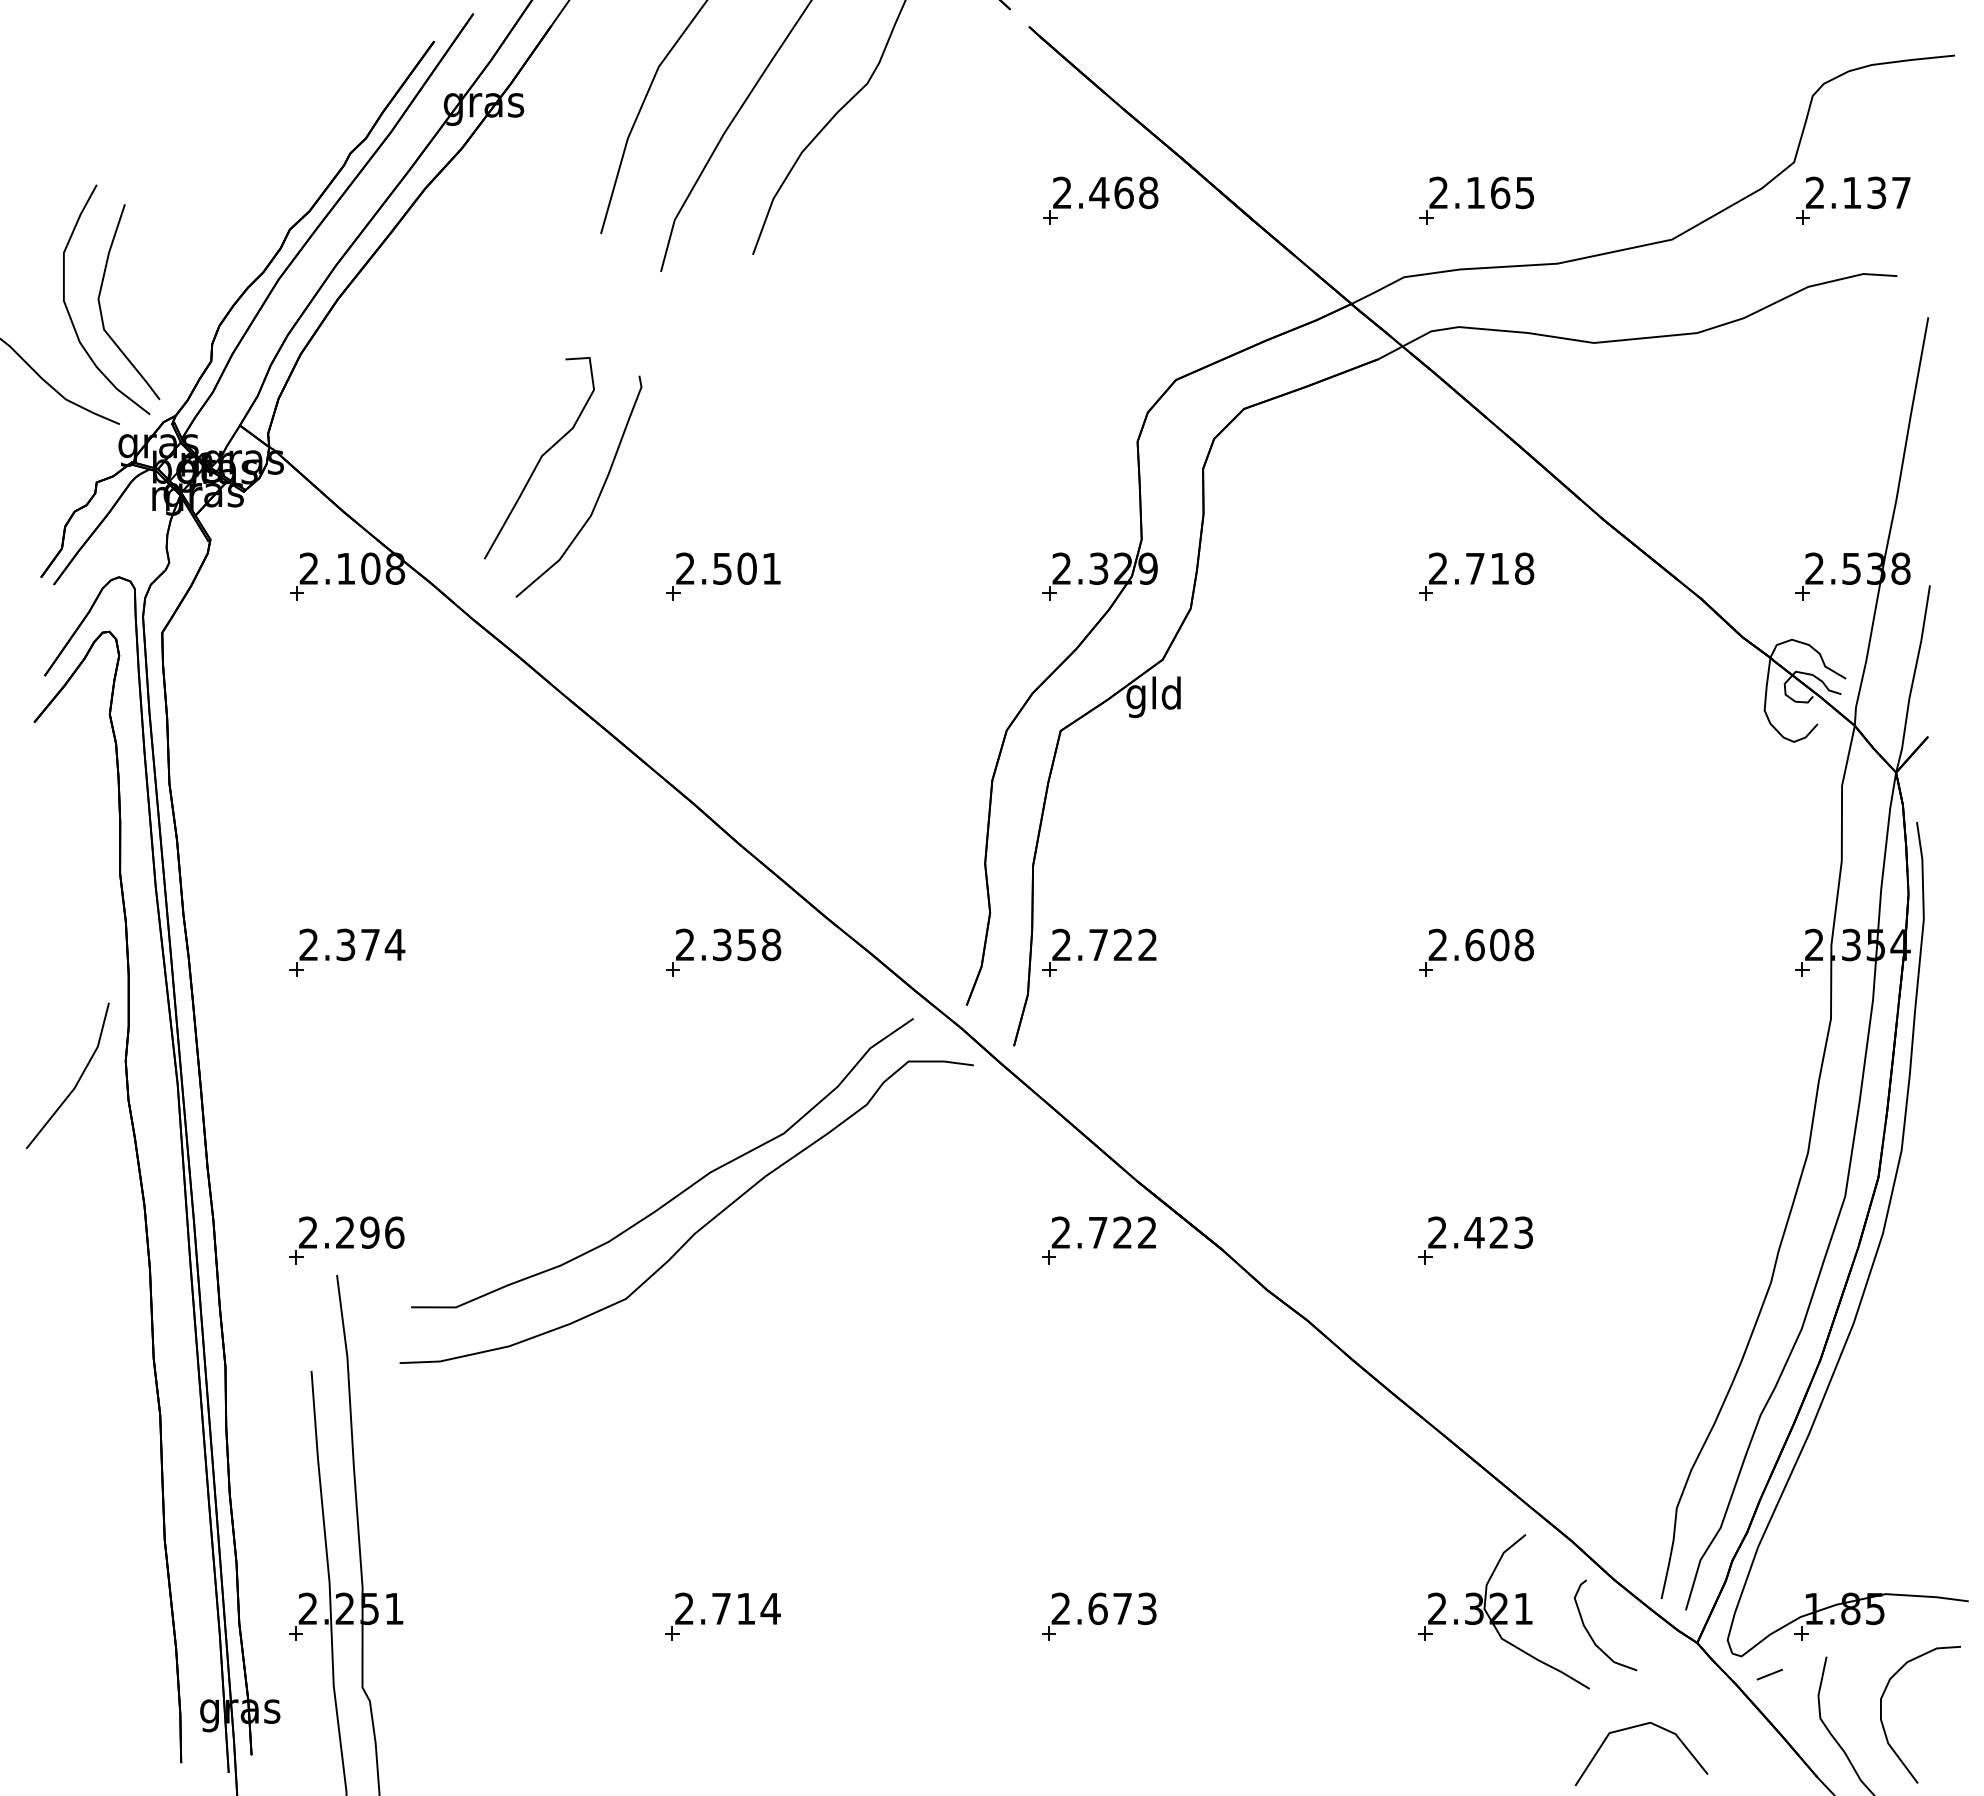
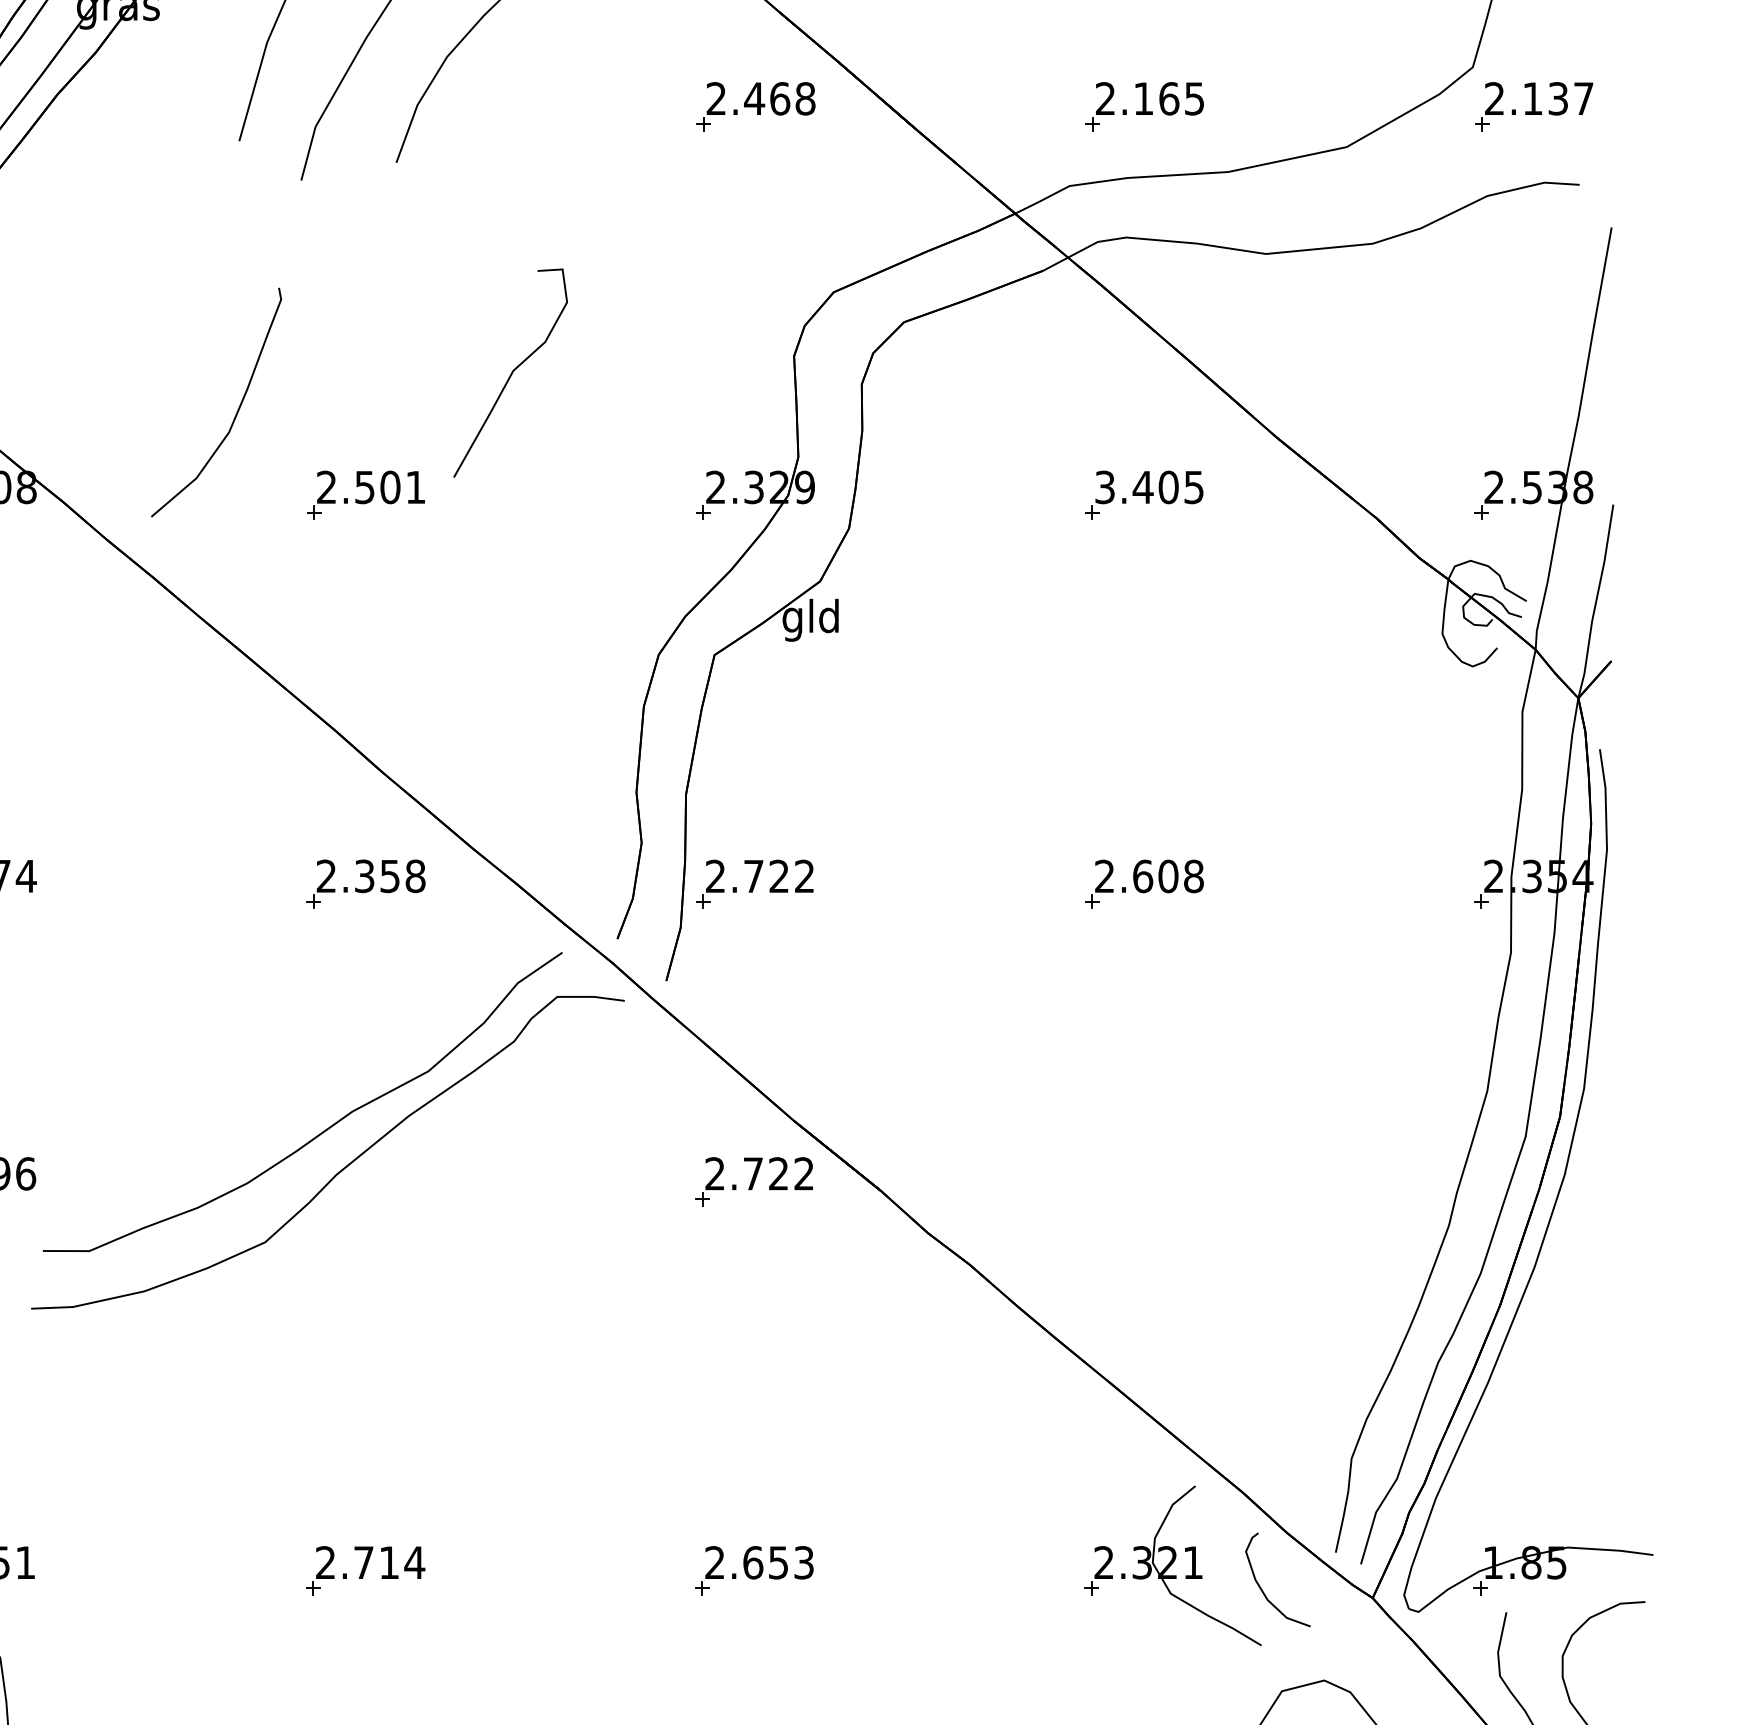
curve: (539, 458) -> (510, 373), moved
text: (1481, 568) -> (1149, 487), 2.718 -> 3.405
part: (1475, 1240) -> (1143, 1181), removed
text: (1122, 1609) -> (778, 1563), 2.673 -> 2.653
line: (1769, 1674) -> (1447, 1630), removed

